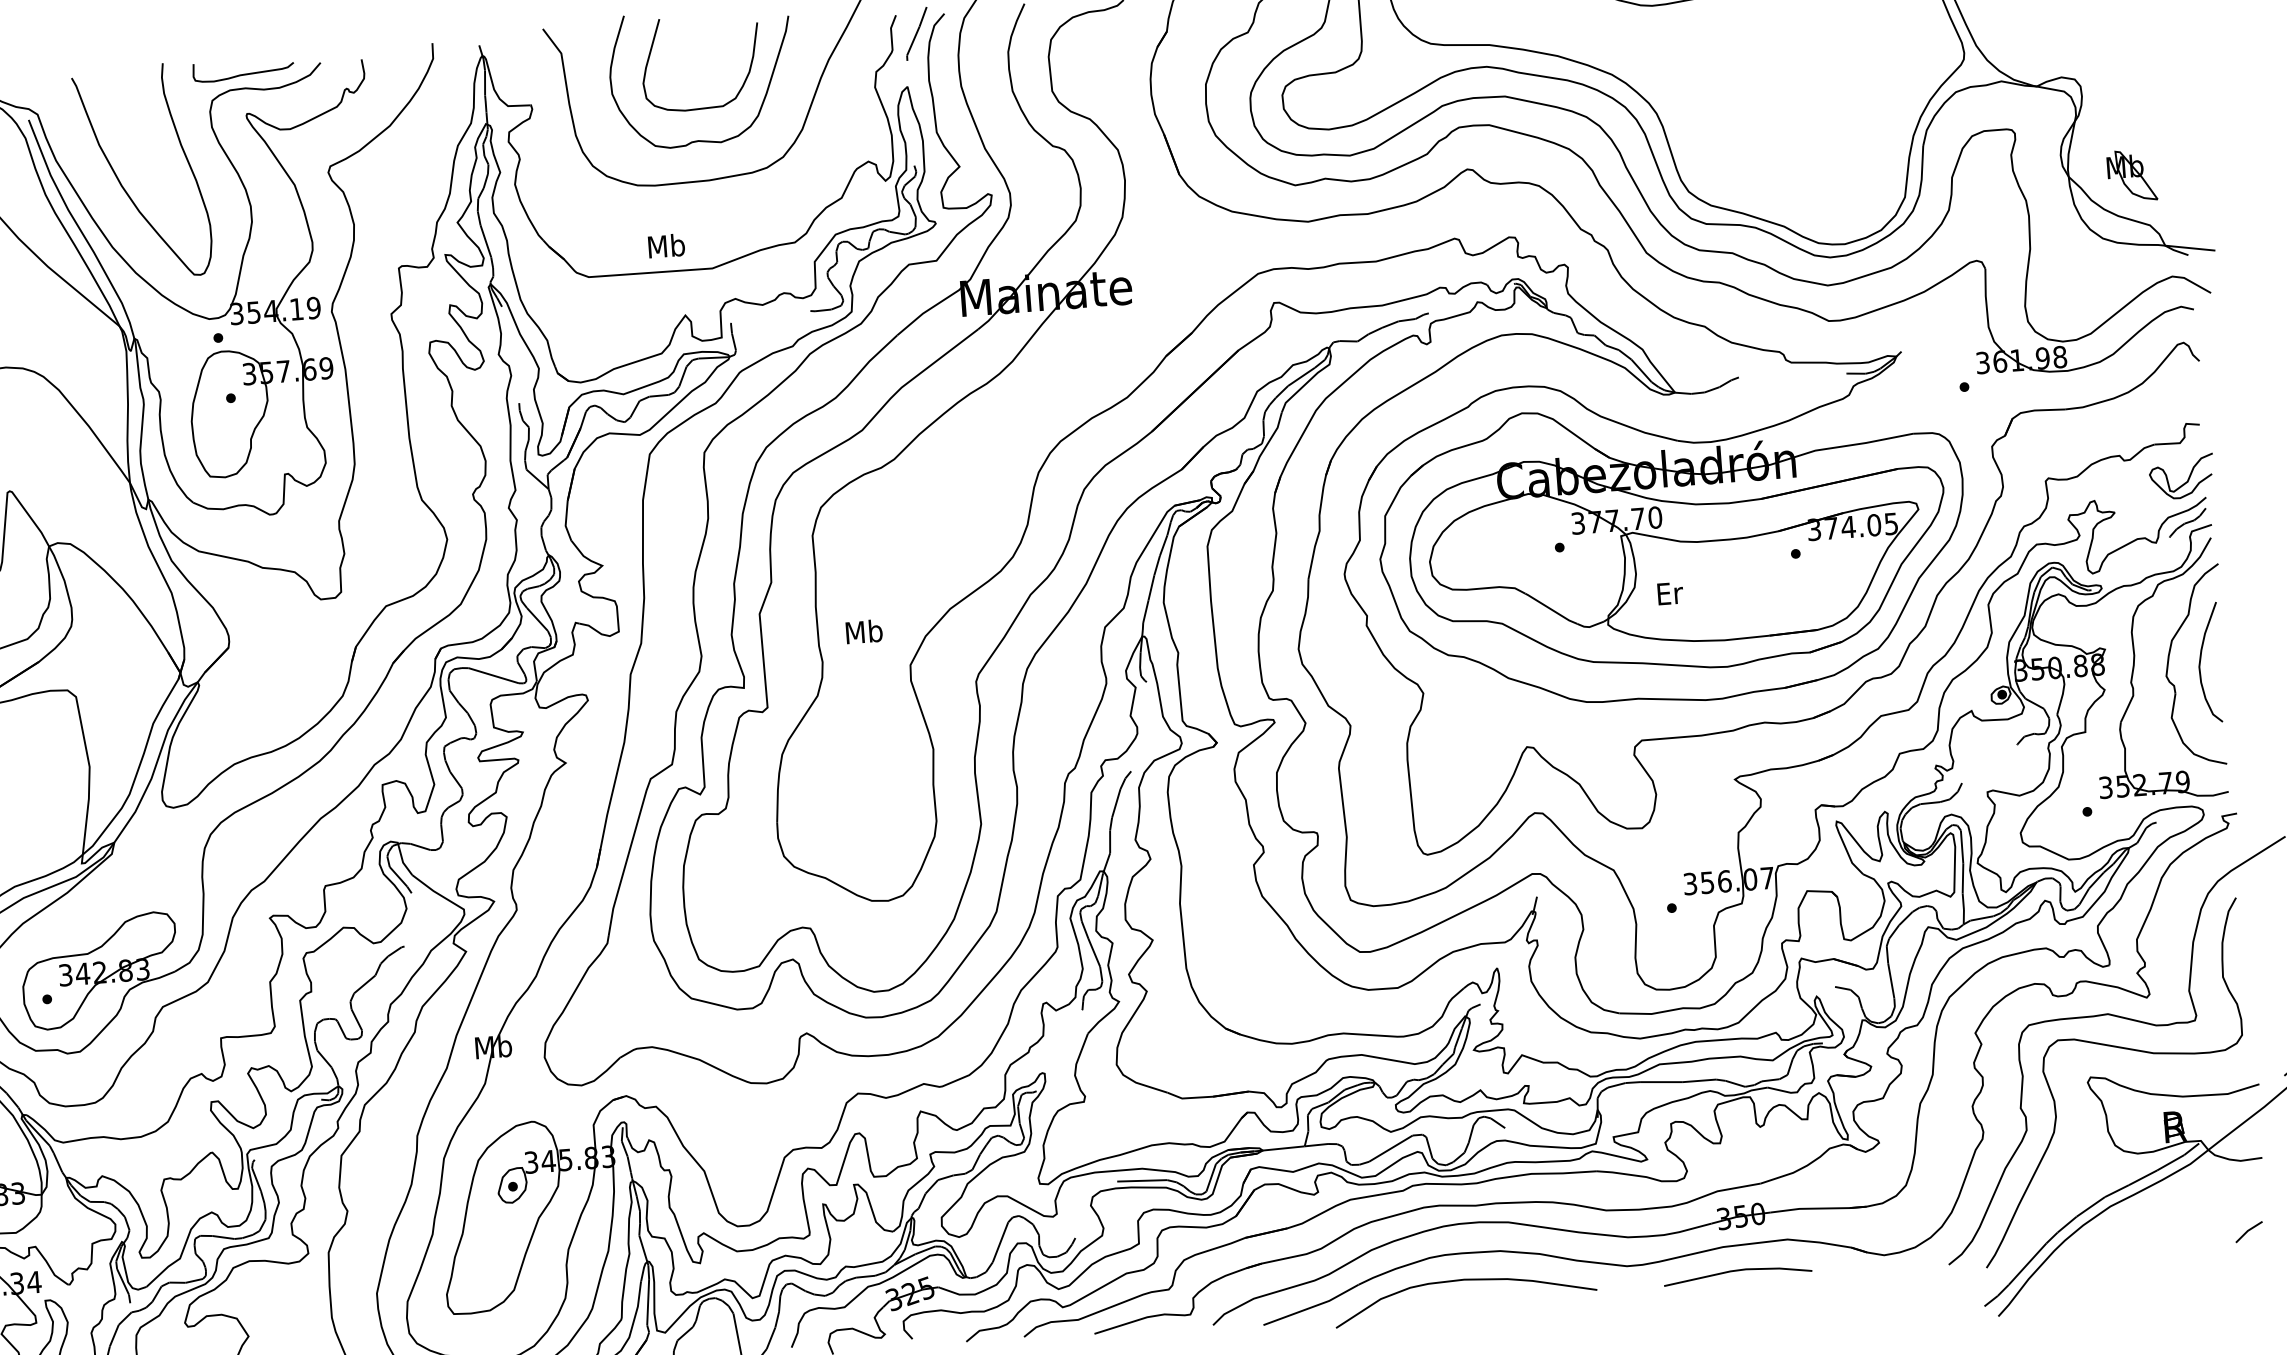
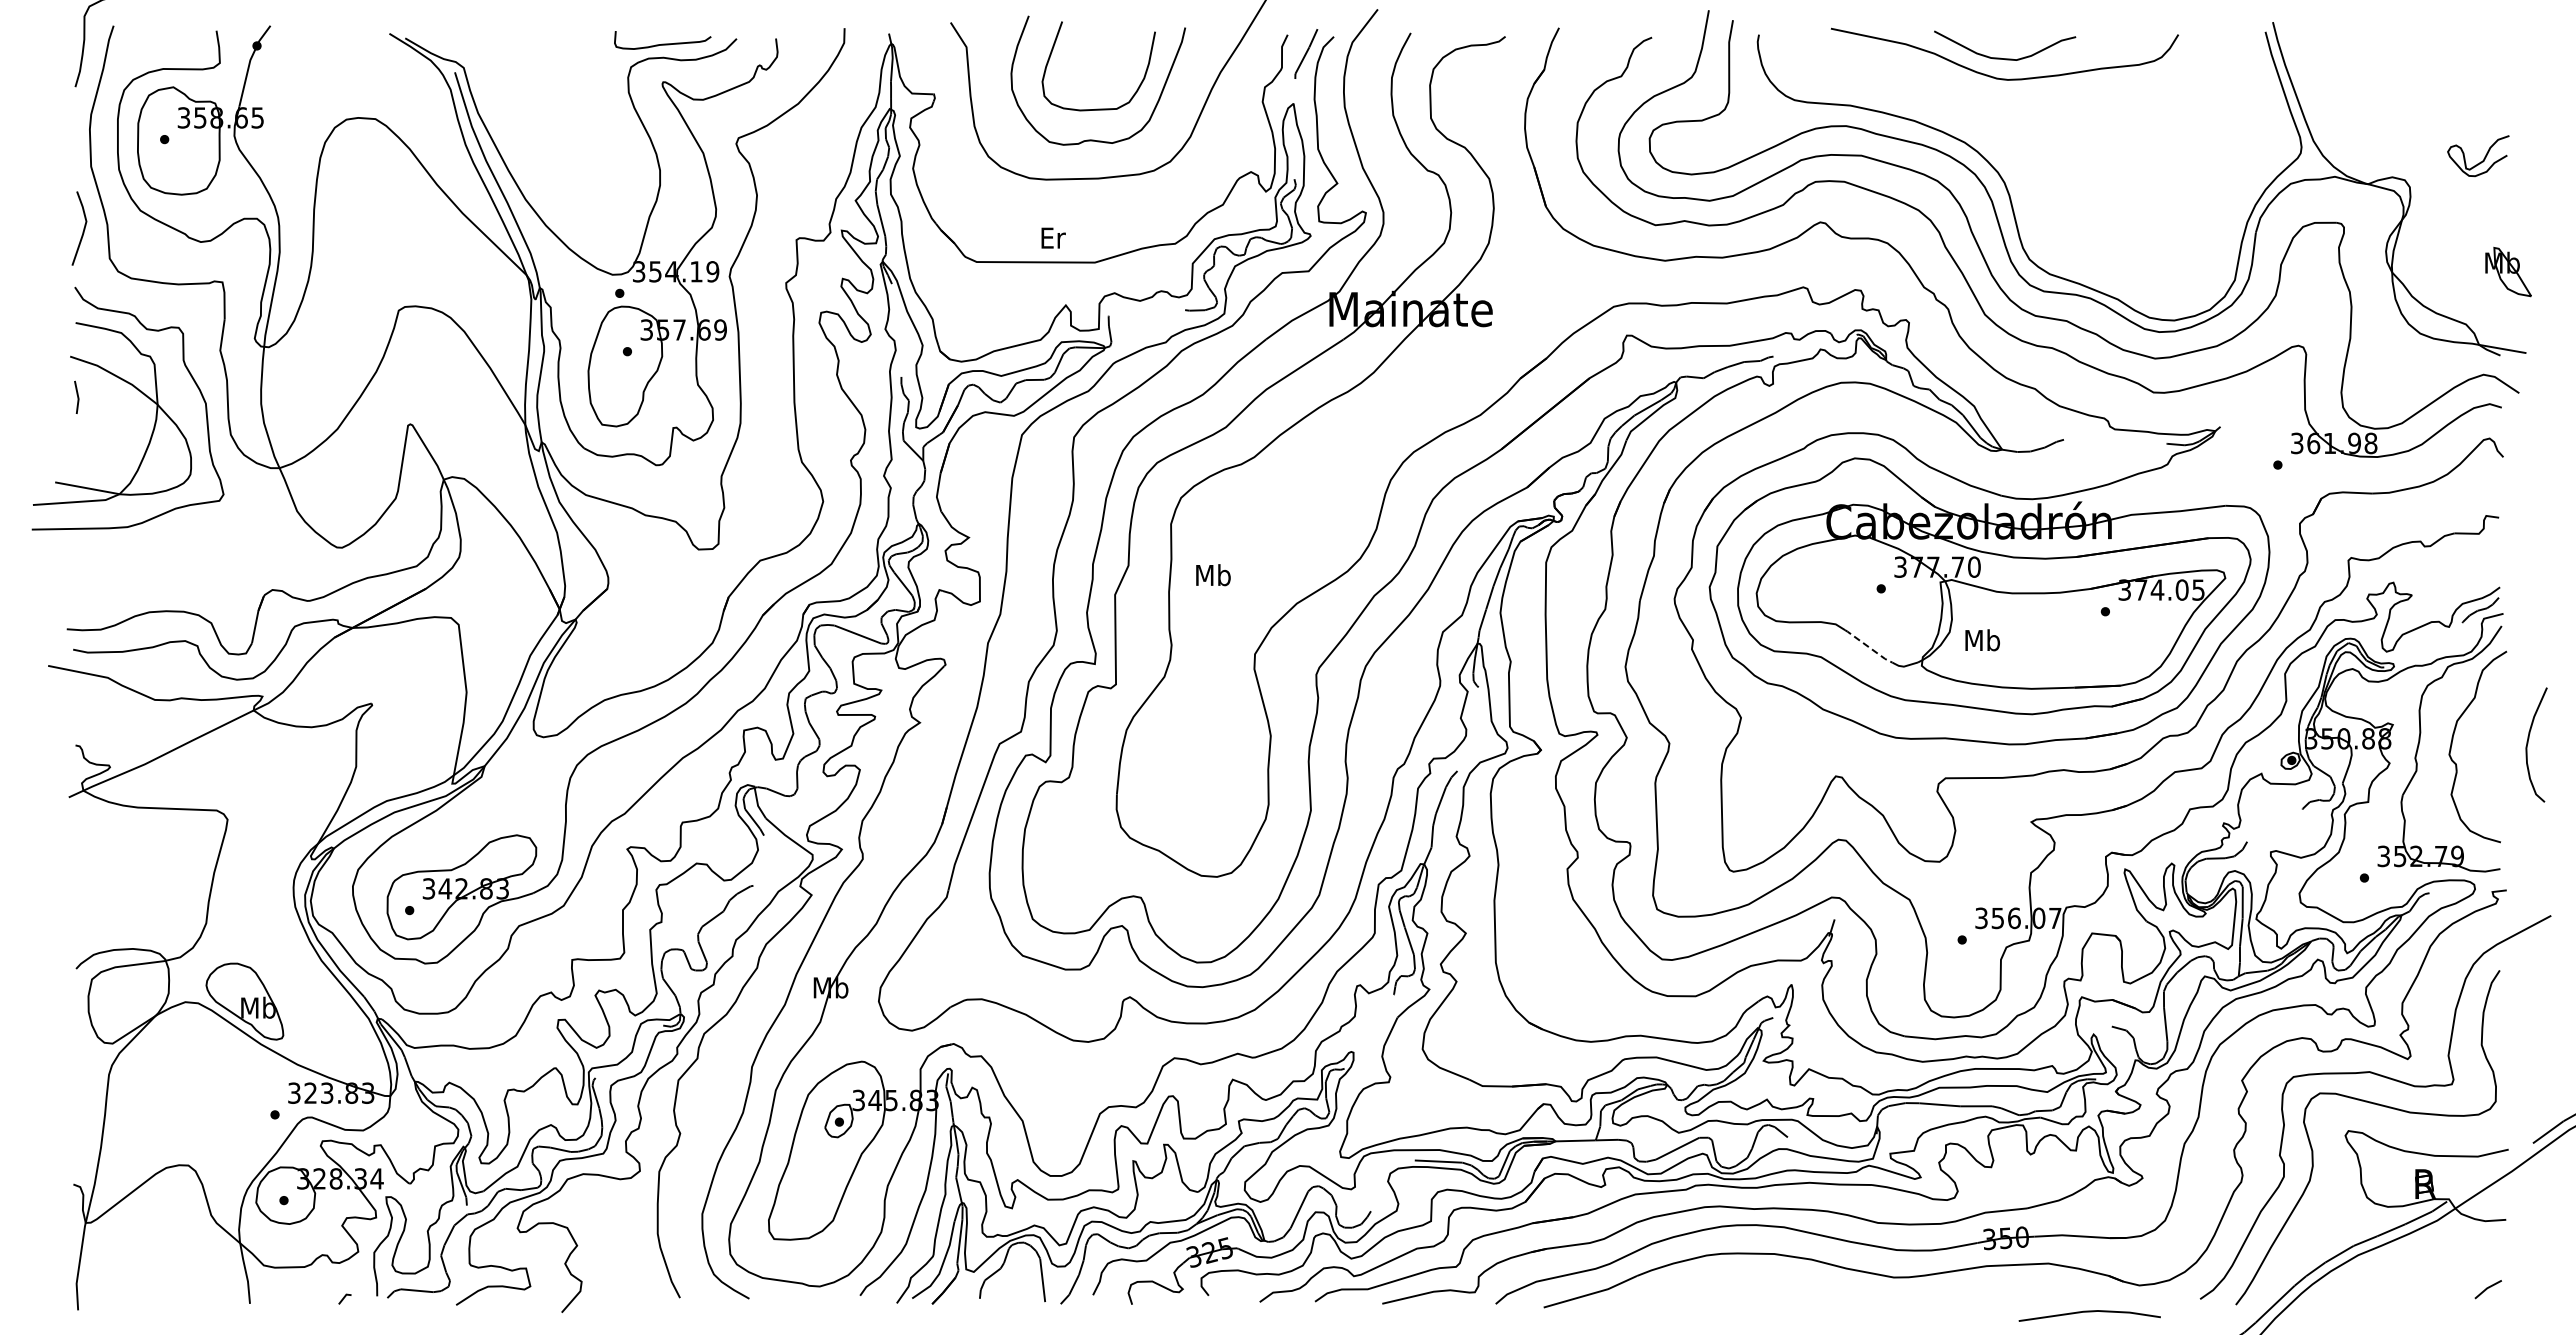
part: (2132, 175) -> (2508, 271), moved
curve: (122, 184) -> (539, 140), removed
text: (666, 245) -> (1052, 237), Mb -> Er
curve: (2187, 479) -> (2483, 158), moved
text: (1669, 593) -> (1982, 640), Er -> Mb
line: (1552, 609) -> (1869, 647), solid -> dashed
text: (864, 632) -> (1213, 575), moved
curve: (2201, 661) -> (2528, 743), moved
line: (1737, 1271) -> (2089, 1312), moved
curve: (1463, 1280) -> (1737, 1279), removed

